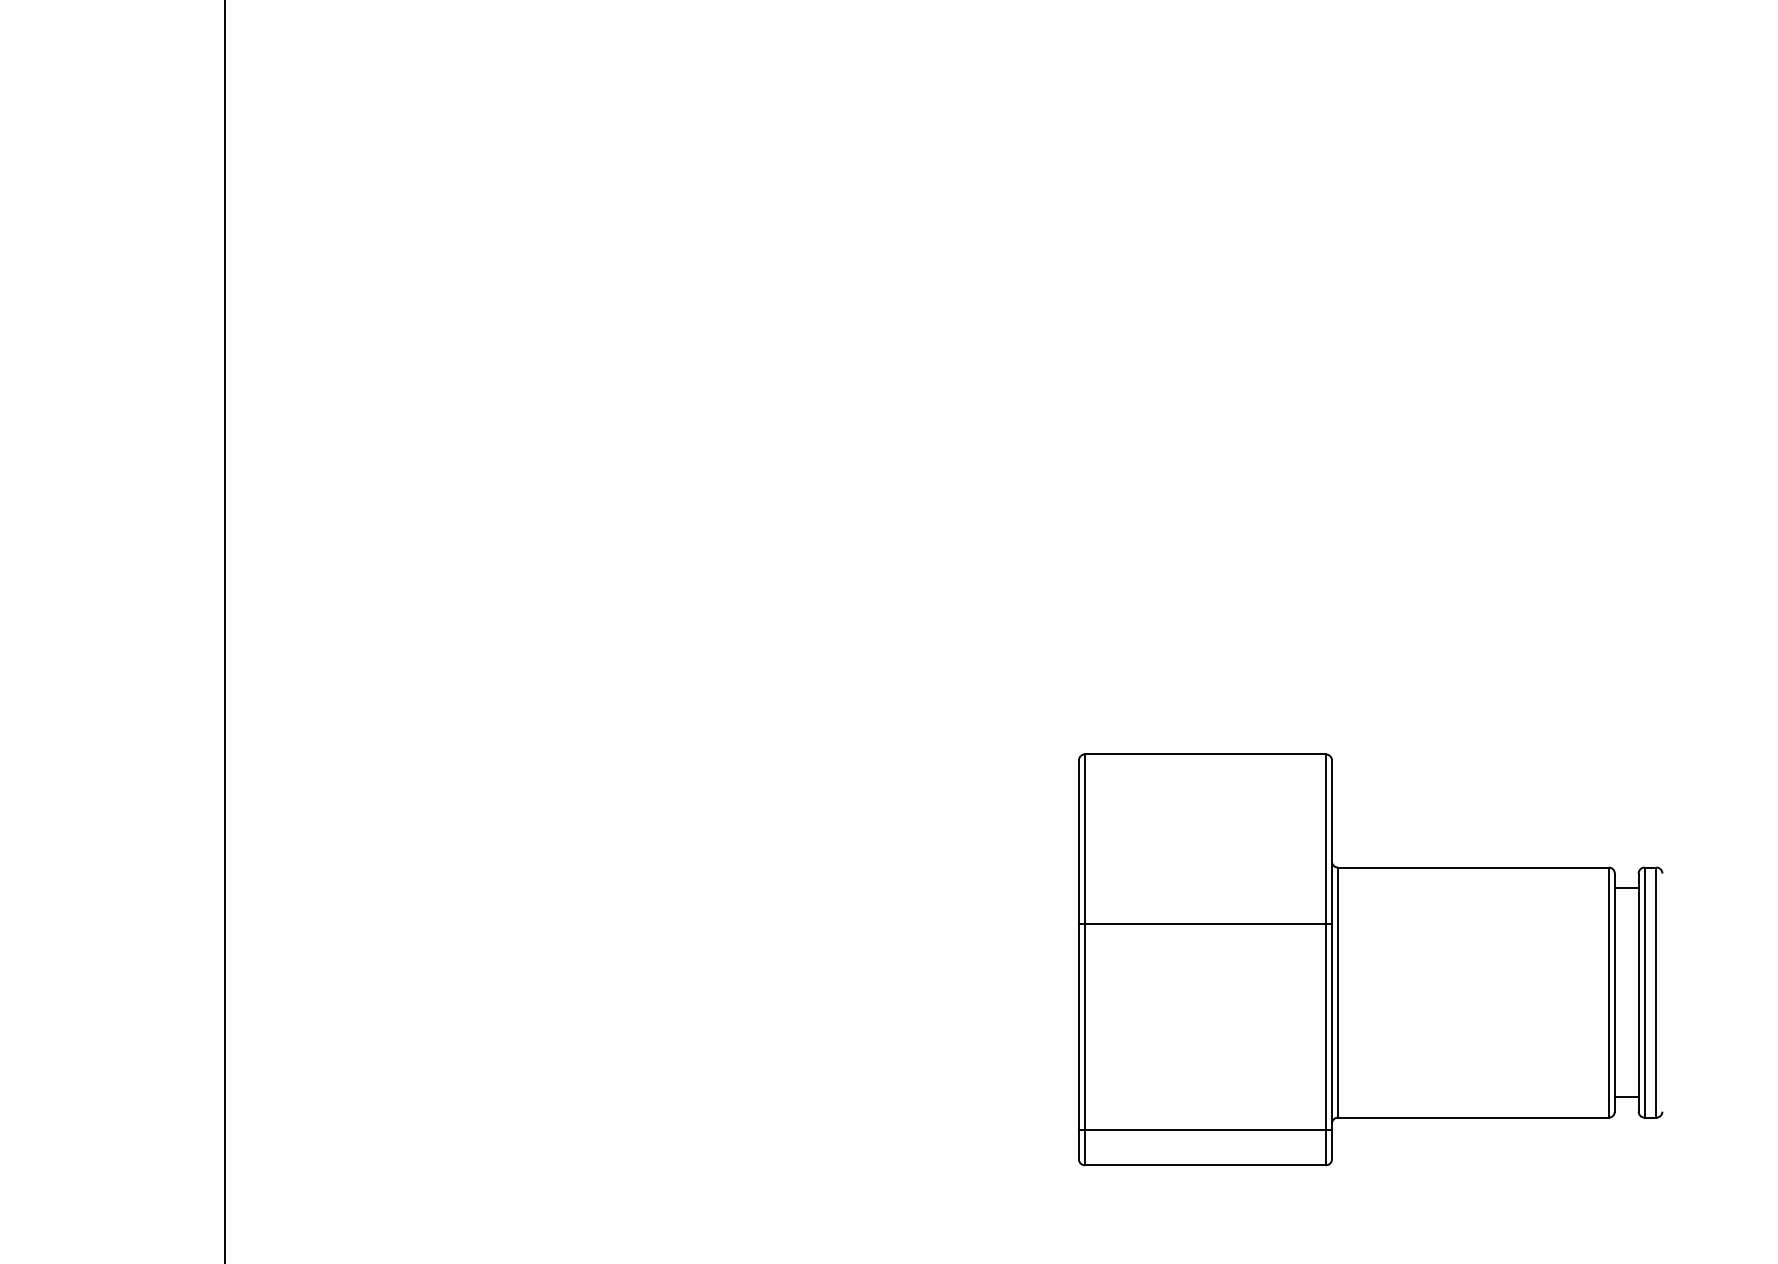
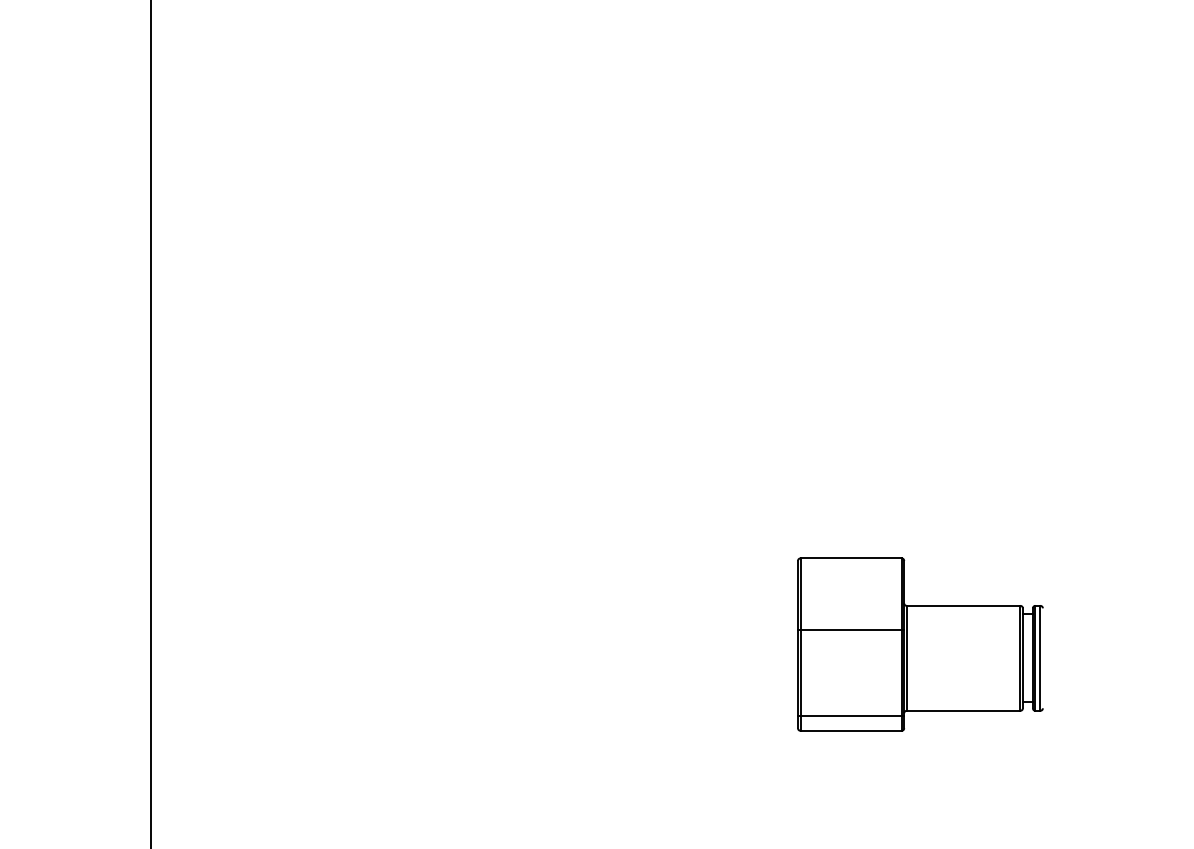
part: (1370, 959) -> (920, 644), size x0.62

